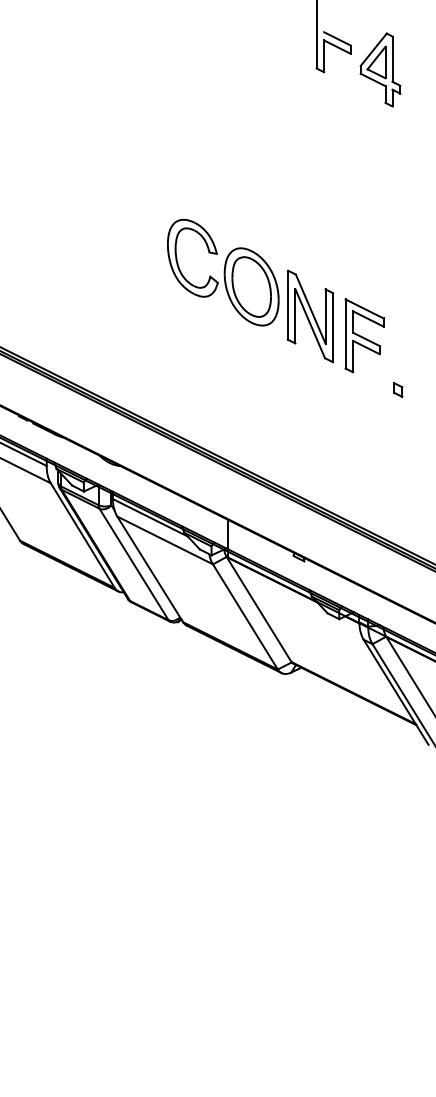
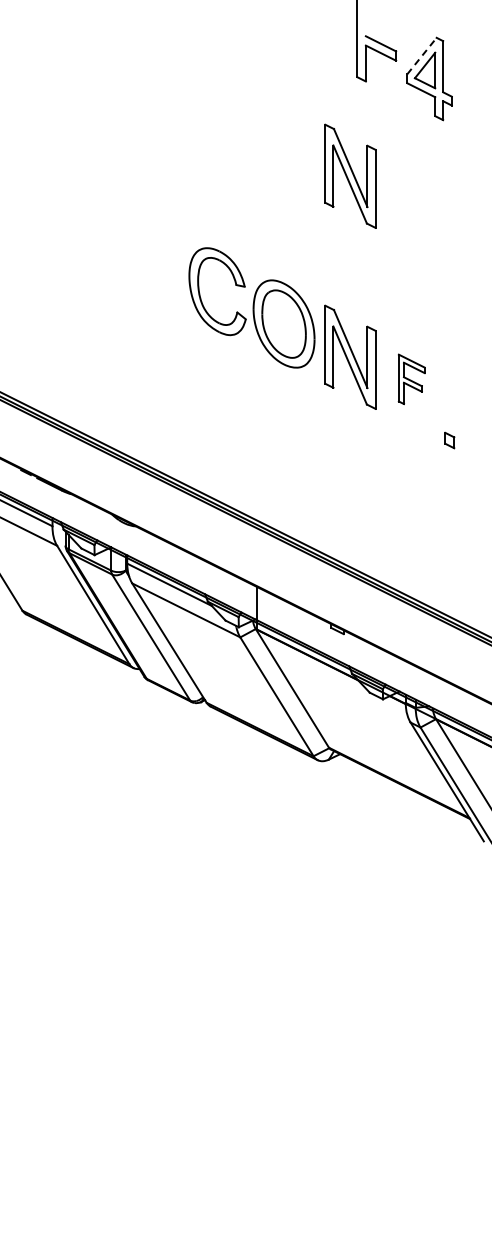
line: (374, 49) -> (422, 55), solid -> dashed
part: (310, 155) -> (350, 175), added
part: (364, 336) -> (411, 379), size x0.6

